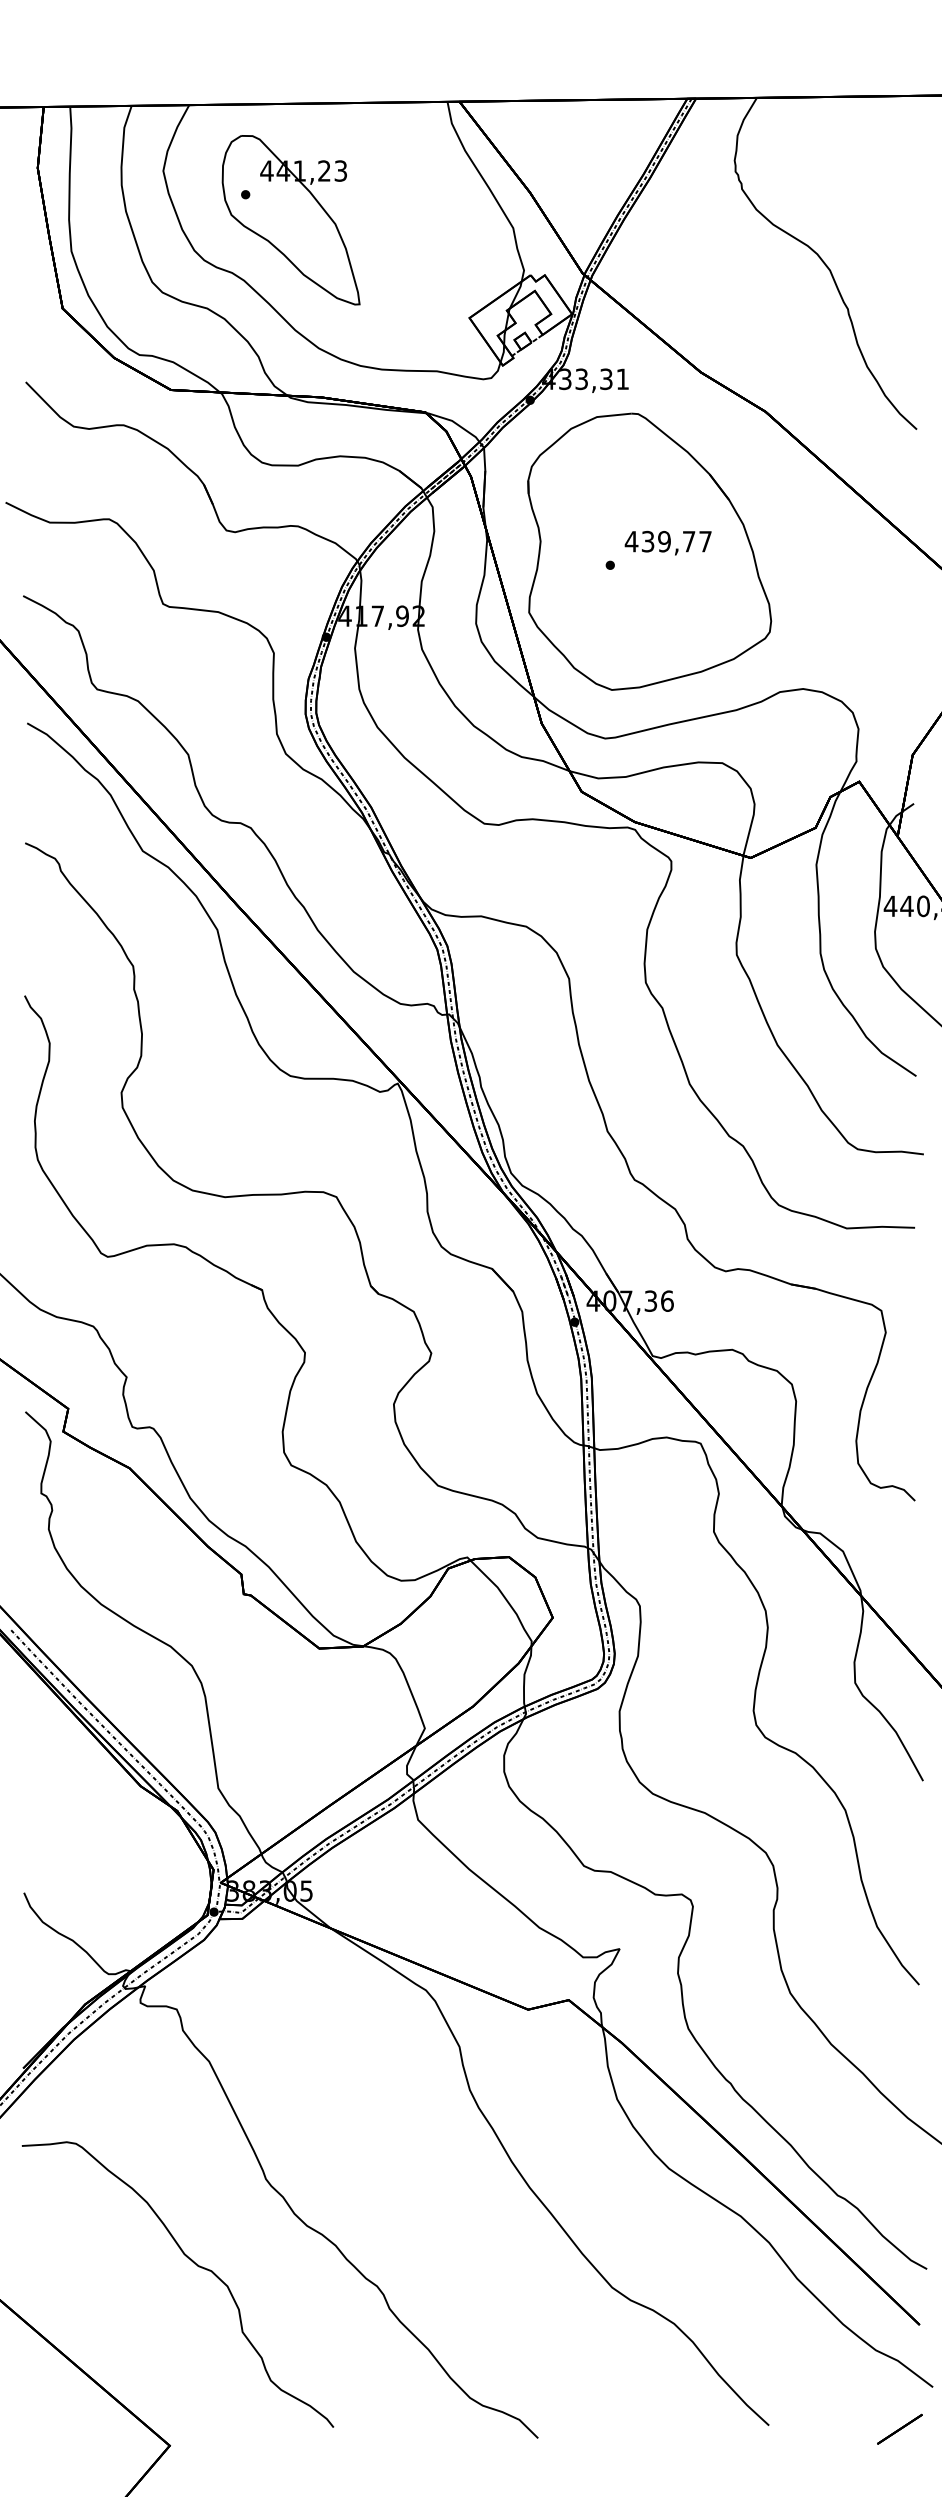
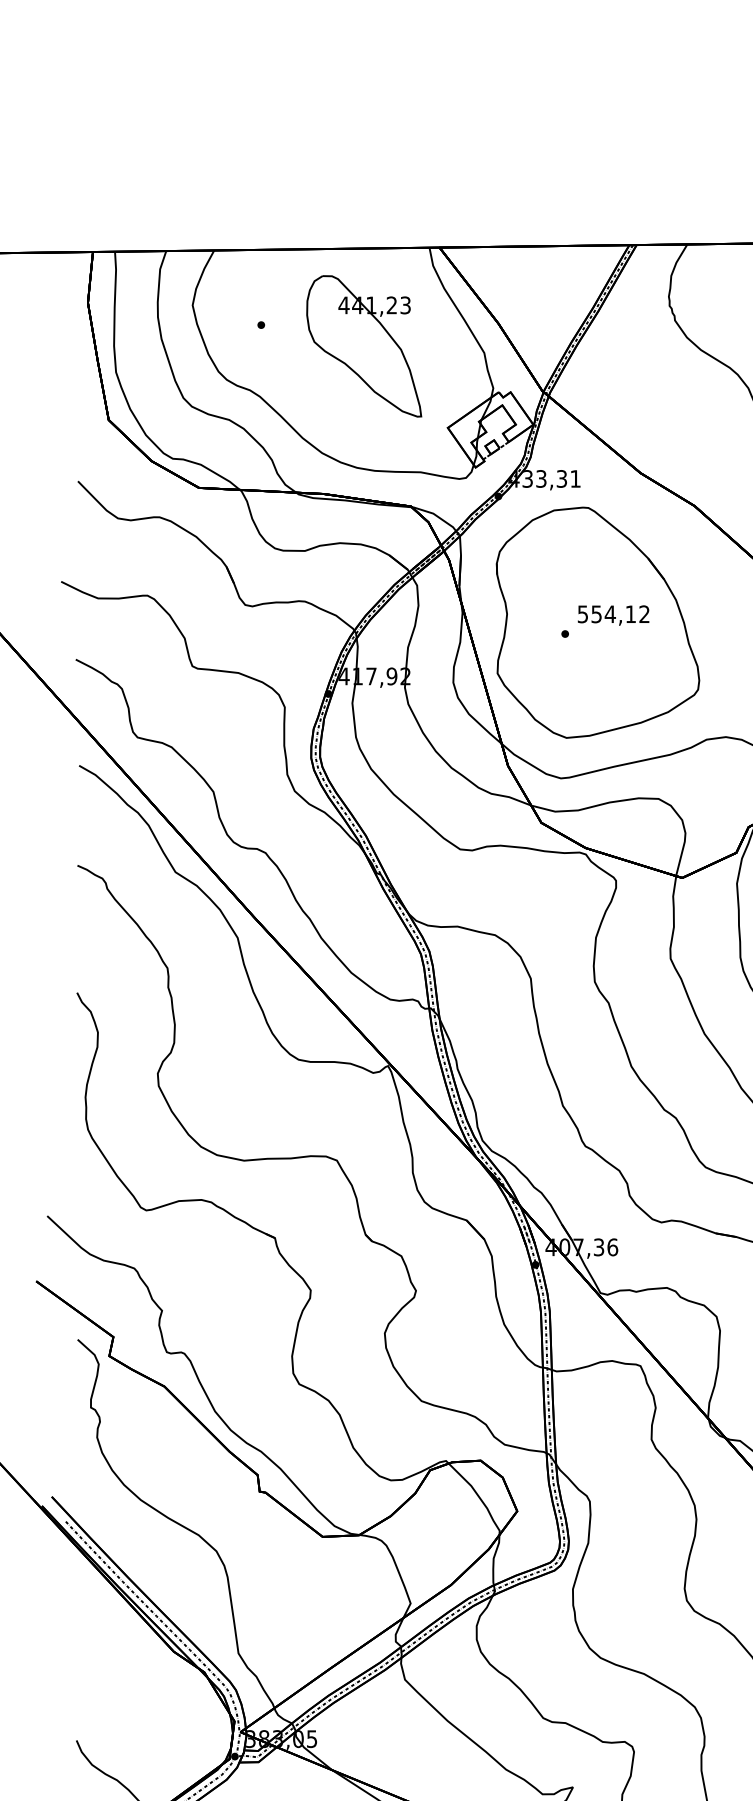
part: (290, 220) -> (363, 346), moved
text: (667, 541) -> (612, 614), 439,77 -> 554,12

